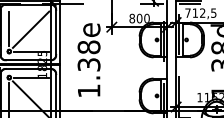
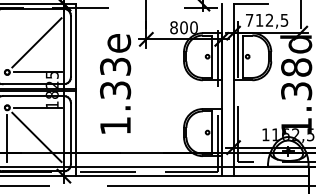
line: (190, 4) -> (252, 8), removed
line: (9, 28) -> (7, 41), removed
text: (89, 47) -> (115, 66), 1.38e -> 1.33e

